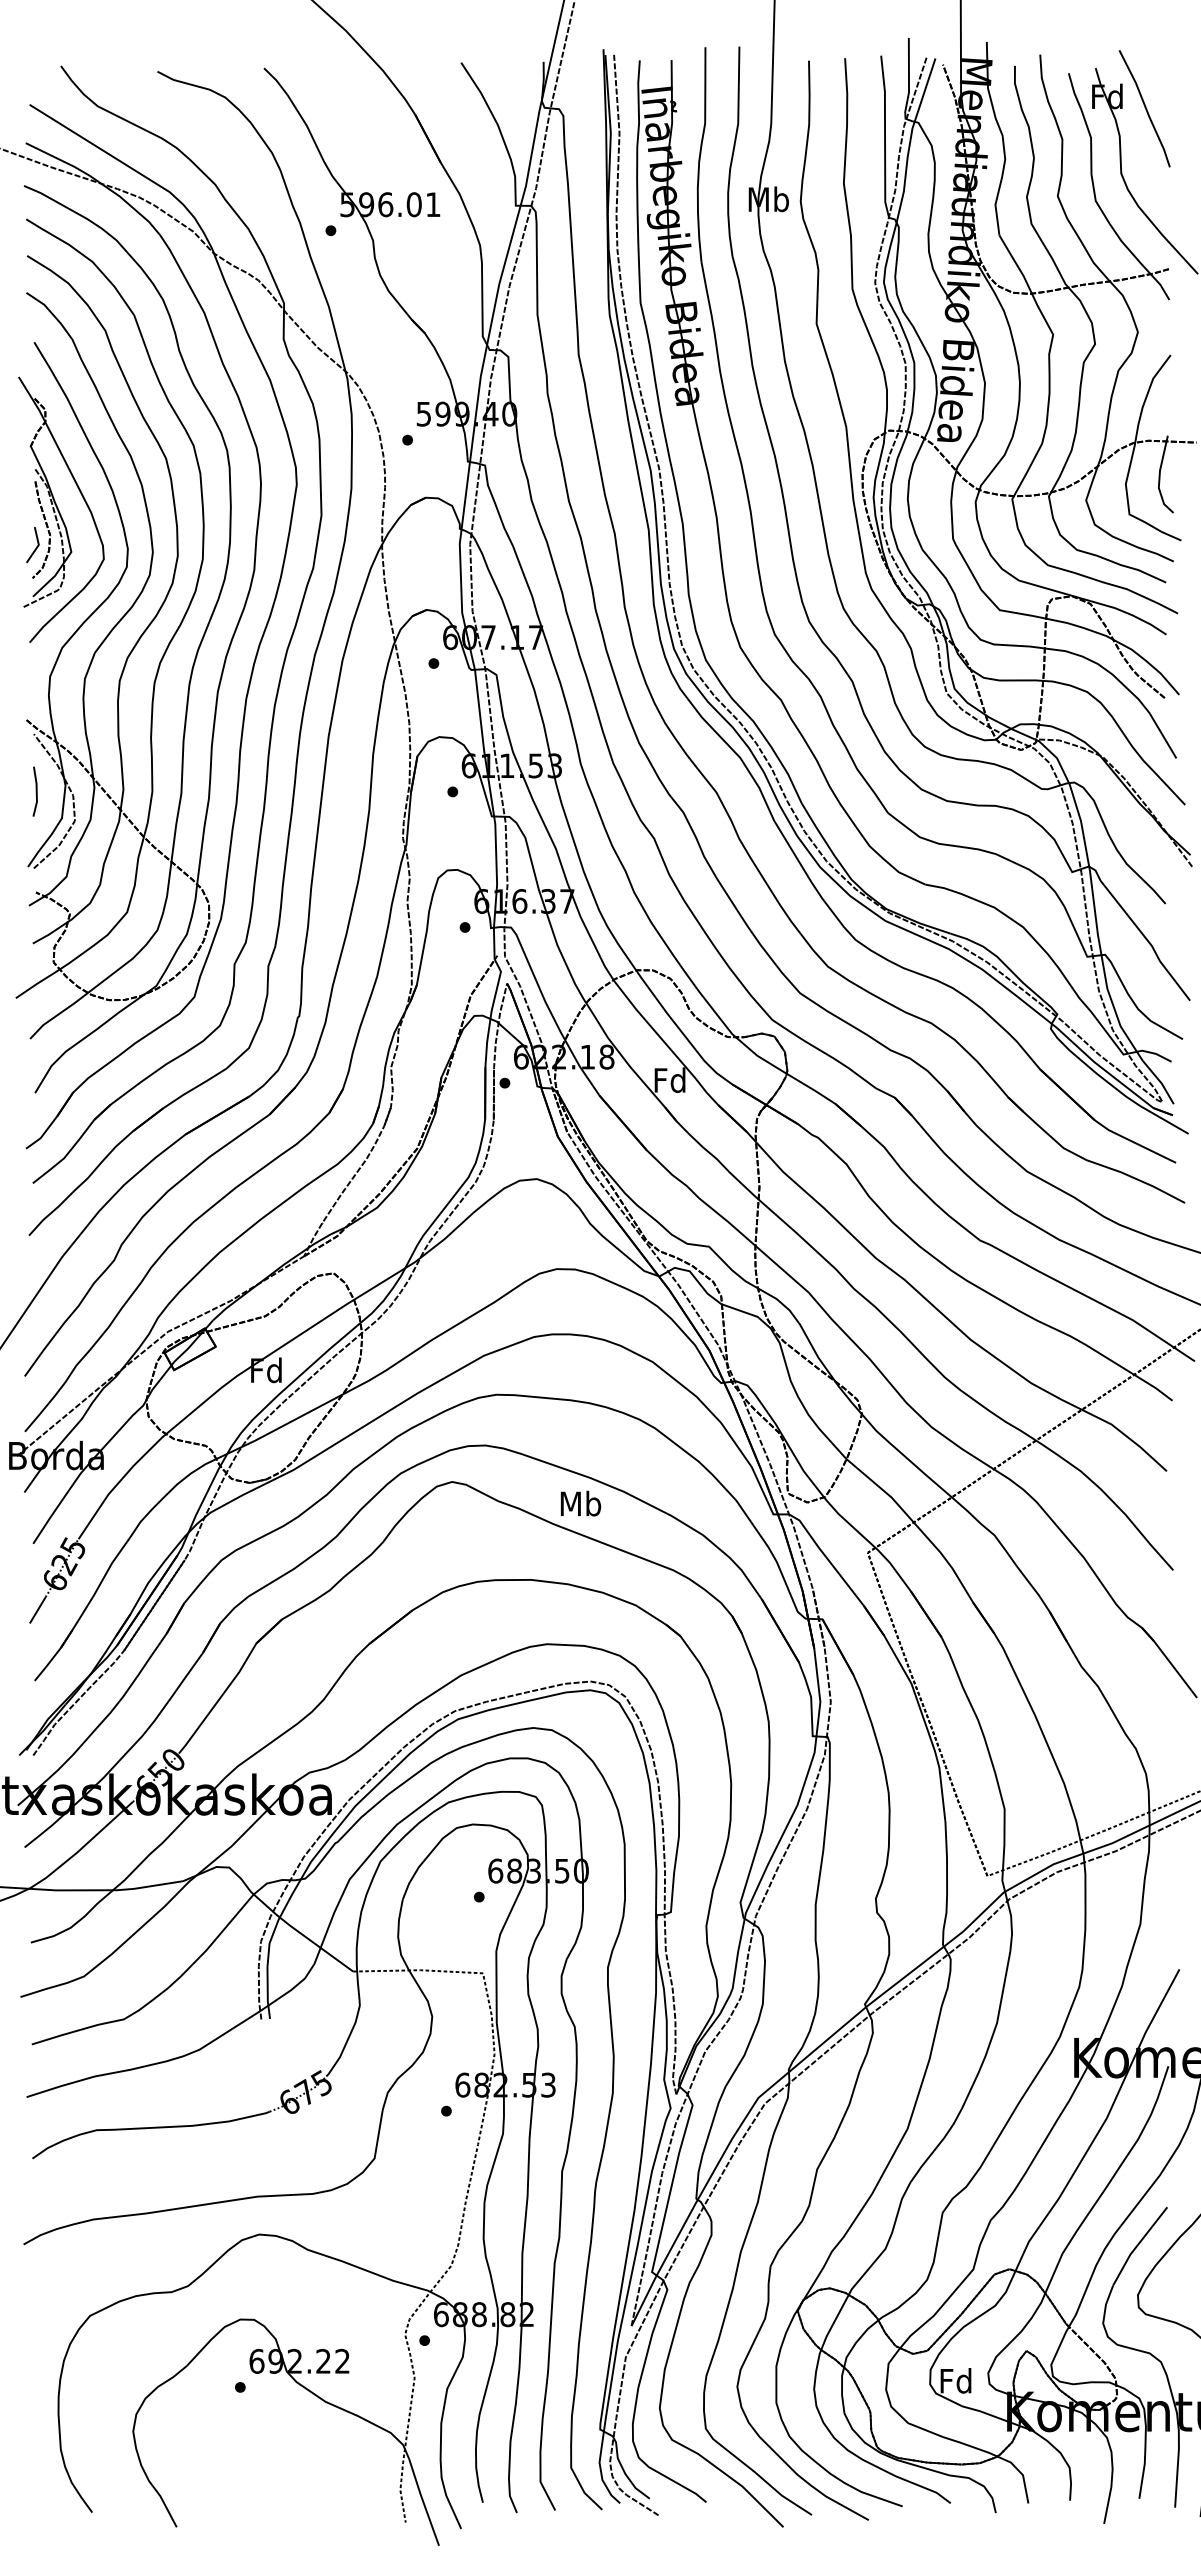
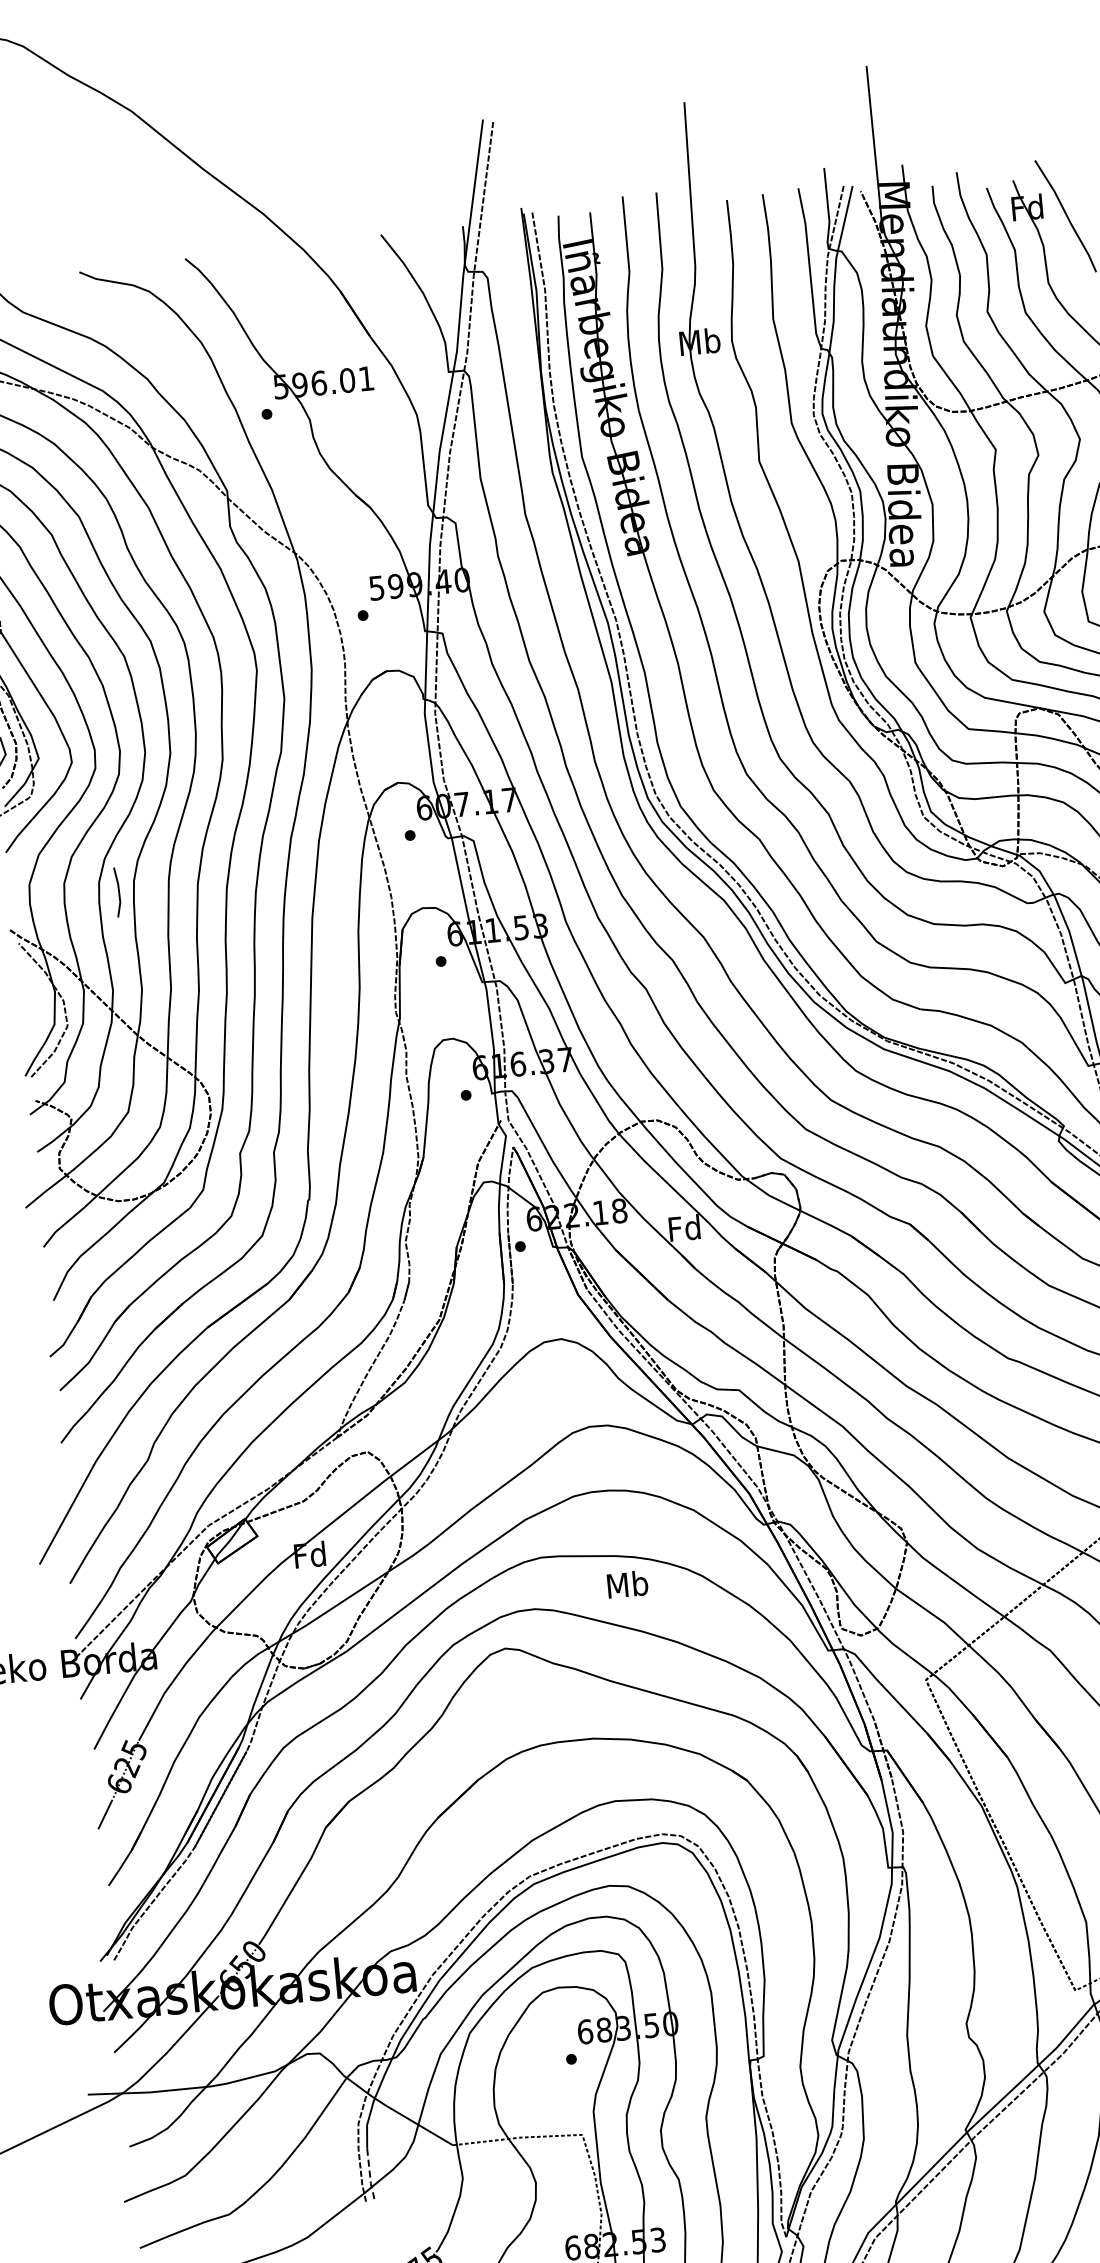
line: (35, 791) -> (117, 892), moved
text: (581, 1503) -> (628, 1584), moved
line: (267, 1994) -> (369, 2176), solid -> dashed

